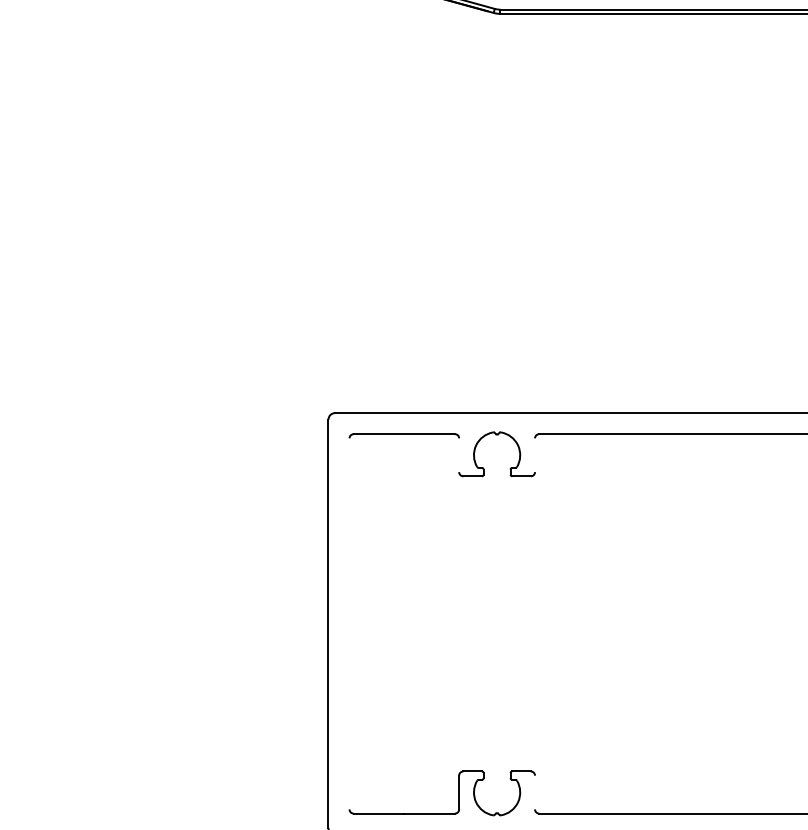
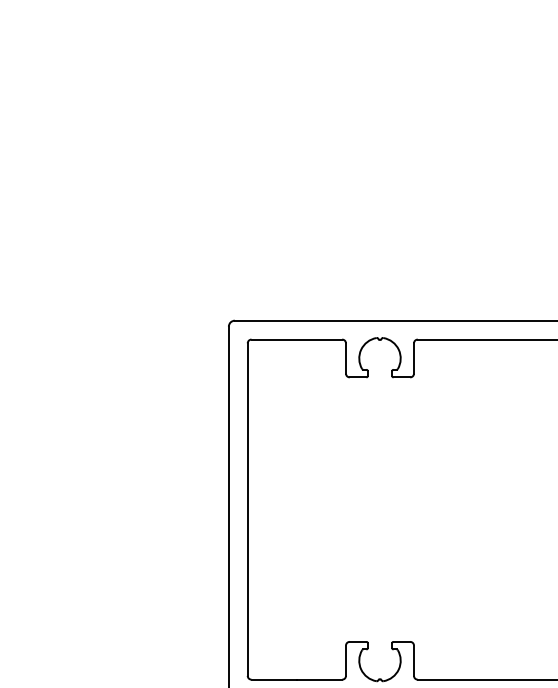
line: (459, 455) -> (346, 358), added
line: (535, 455) -> (414, 358), added
line: (349, 623) -> (247, 509), added
line: (535, 792) -> (414, 660), added

